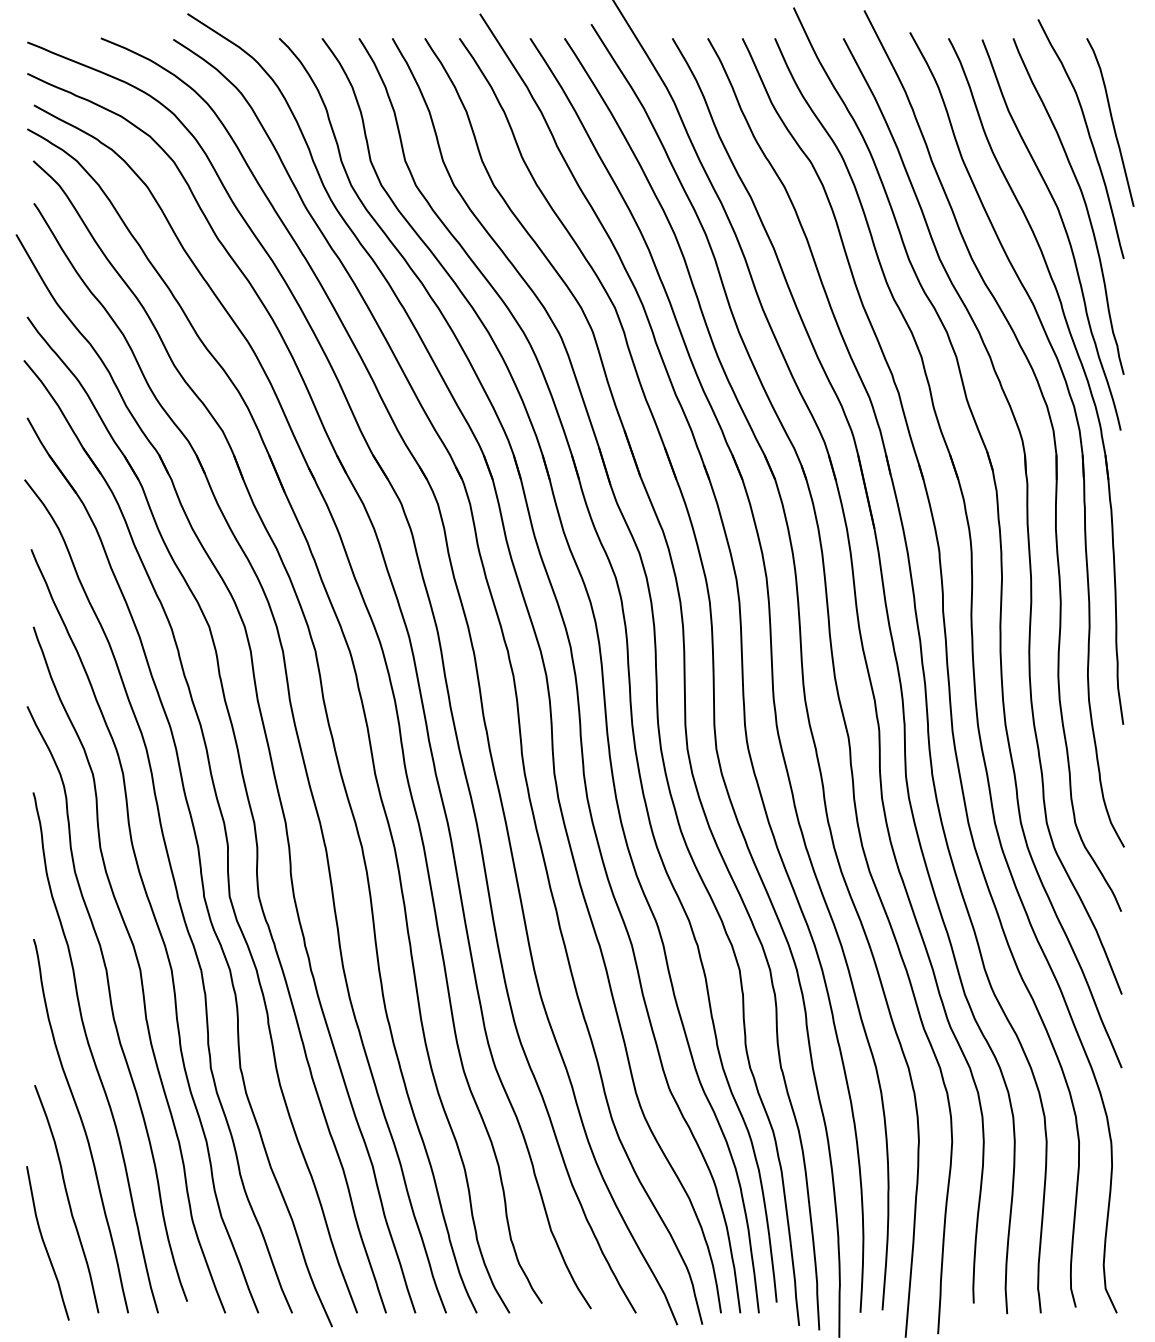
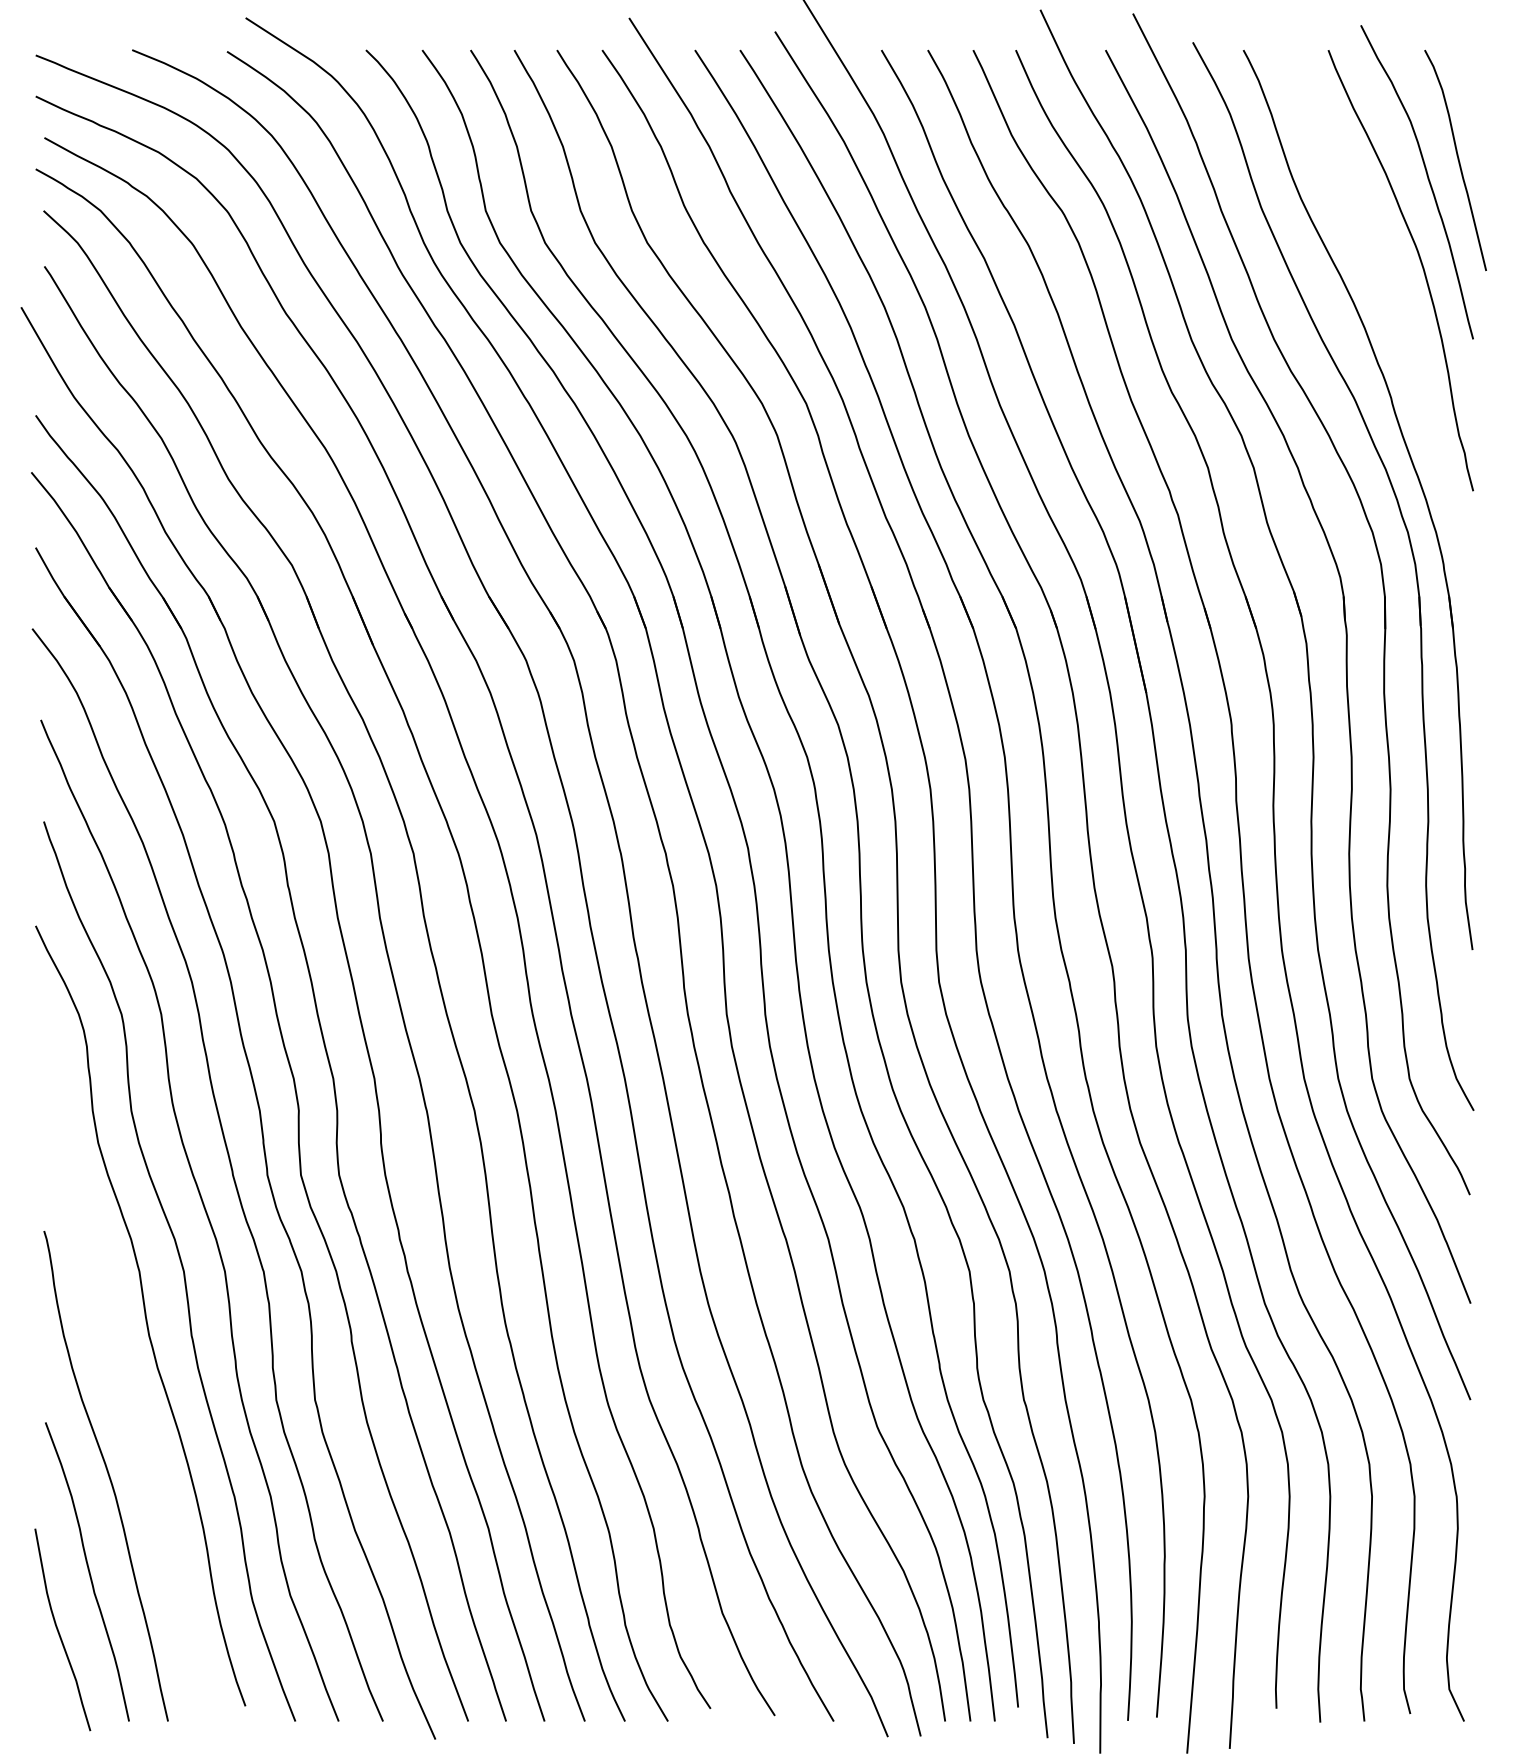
curve: (1064, 230) -> (1395, 301), removed
curve: (92, 1053) -> (121, 1381), removed

